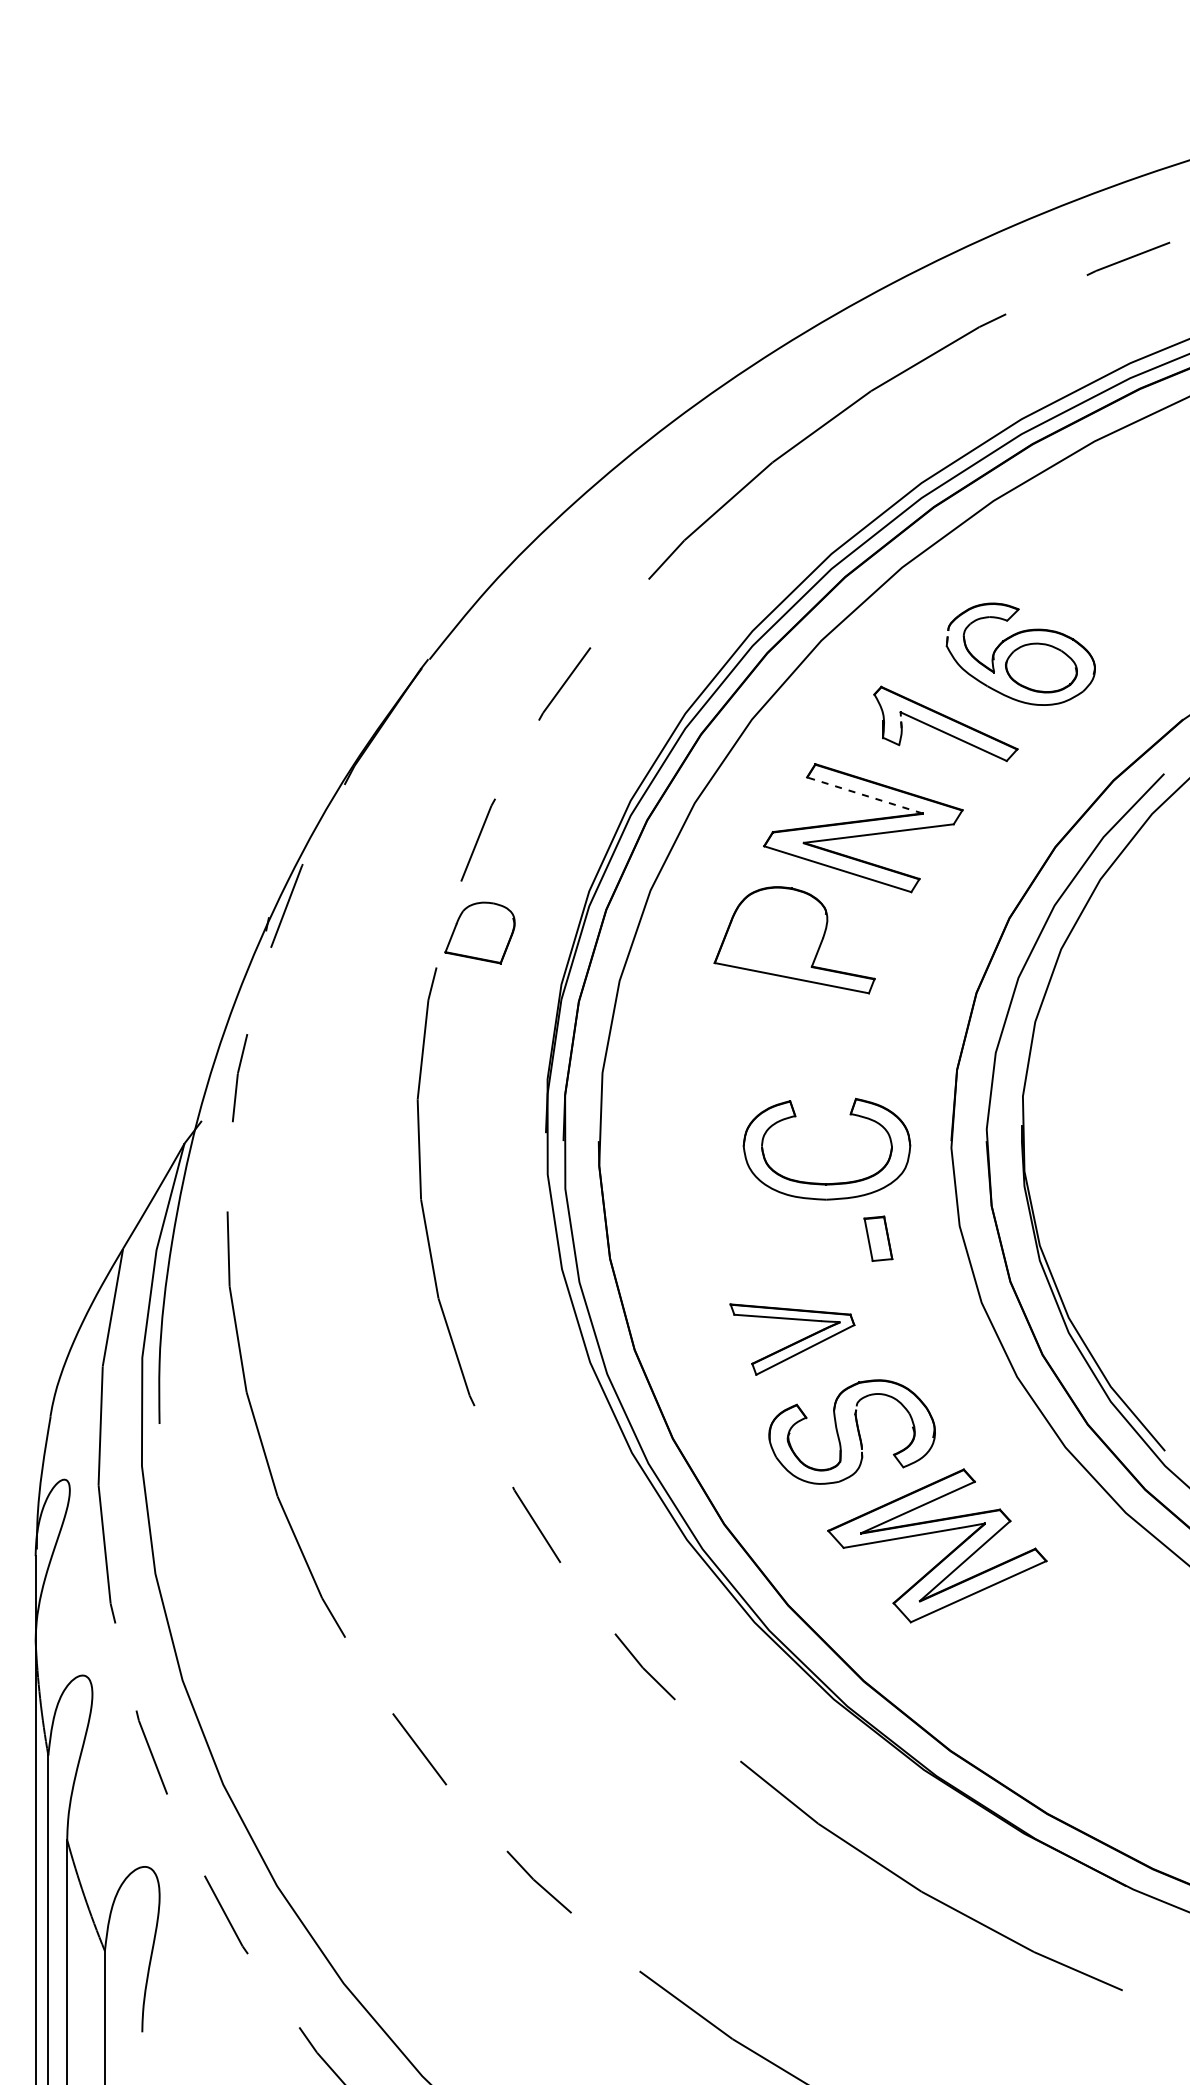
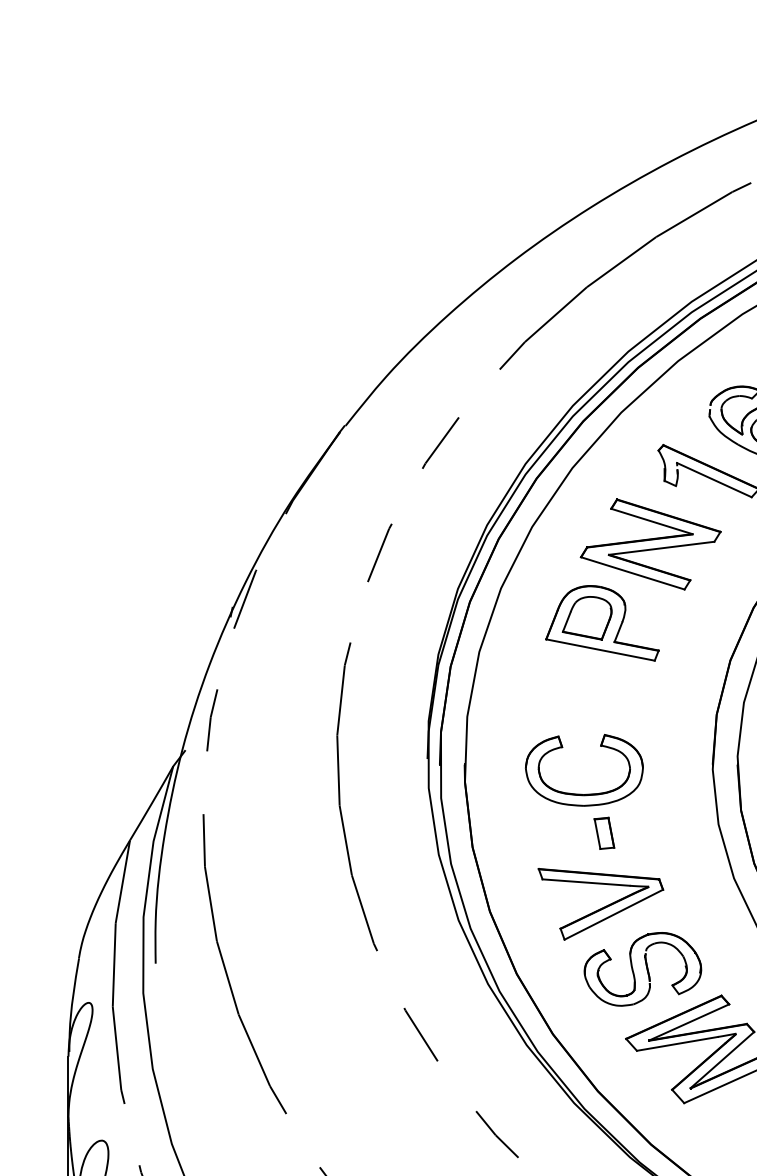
line: (864, 795) -> (651, 521), dashed -> solid
part: (479, 932) -> (586, 617), moved
part: (819, 1182) -> (579, 793), moved
part: (878, 1238) -> (604, 833), moved
part: (792, 1339) -> (600, 904), size x1.43

